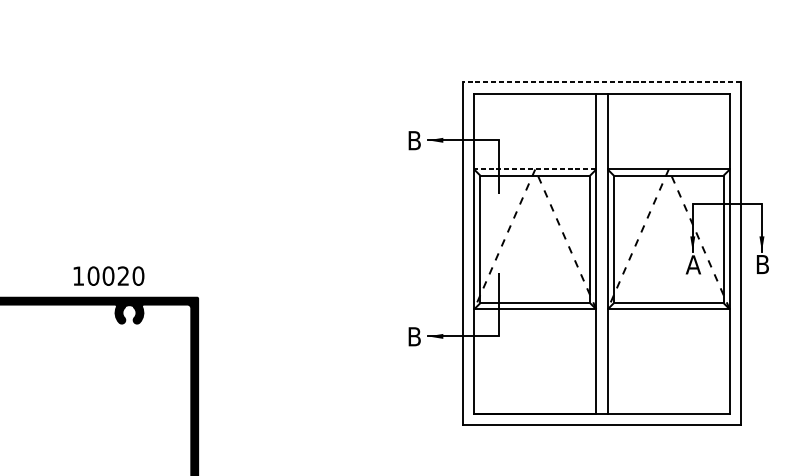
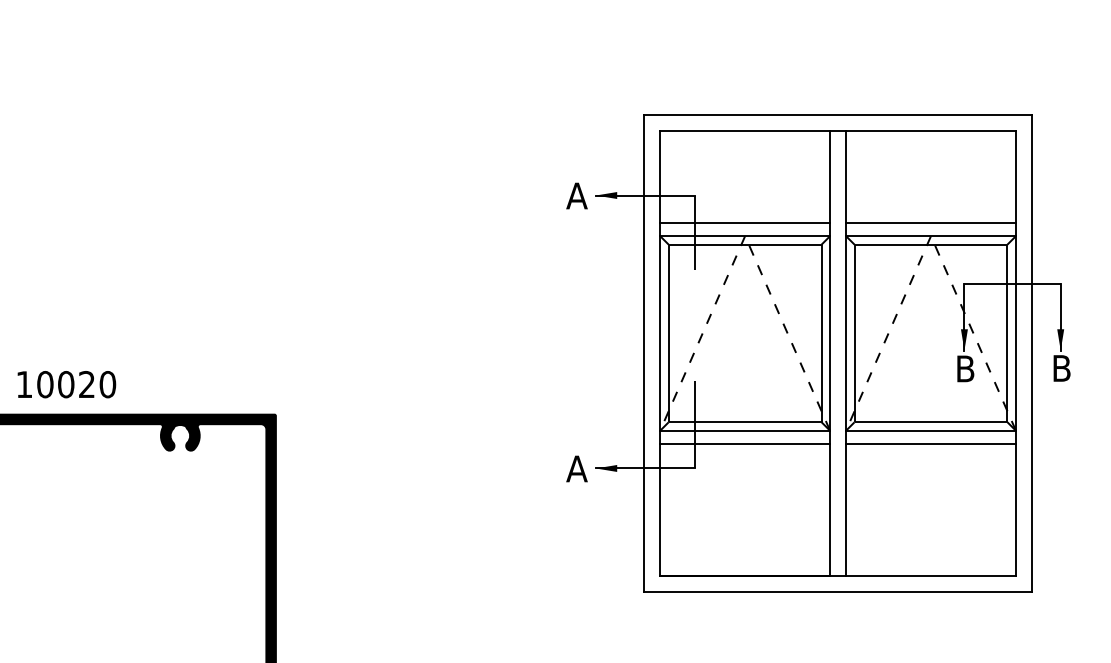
line: (602, 82) -> (838, 114), dashed -> solid
text: (414, 140) -> (576, 195), B -> A
line: (535, 159) -> (745, 222), added
line: (668, 159) -> (930, 222), added
line: (535, 169) -> (745, 236), dashed -> solid
text: (692, 264) -> (964, 368), A -> B
text: (108, 276) -> (66, 384), moved
line: (535, 319) -> (745, 444), added
line: (668, 319) -> (930, 444), added
text: (414, 336) -> (576, 468), B -> A

